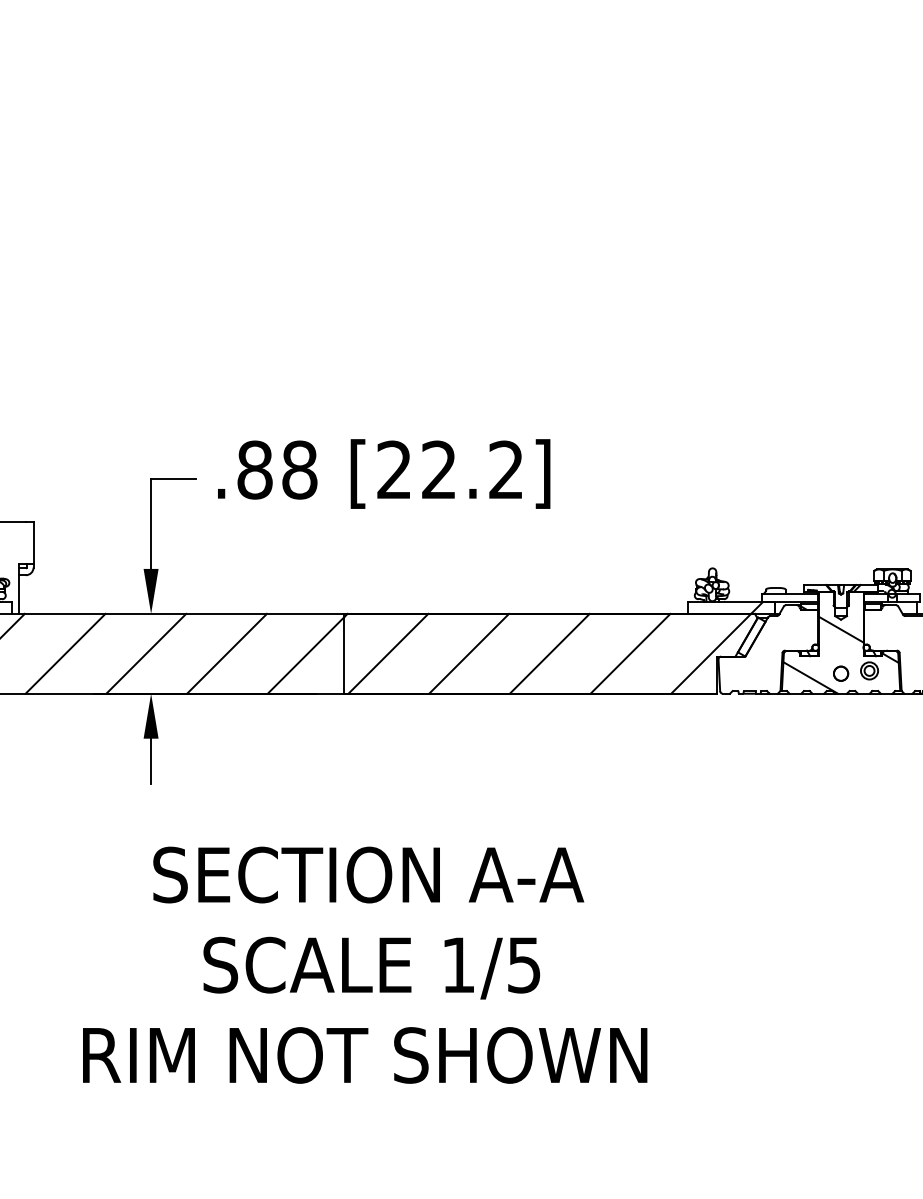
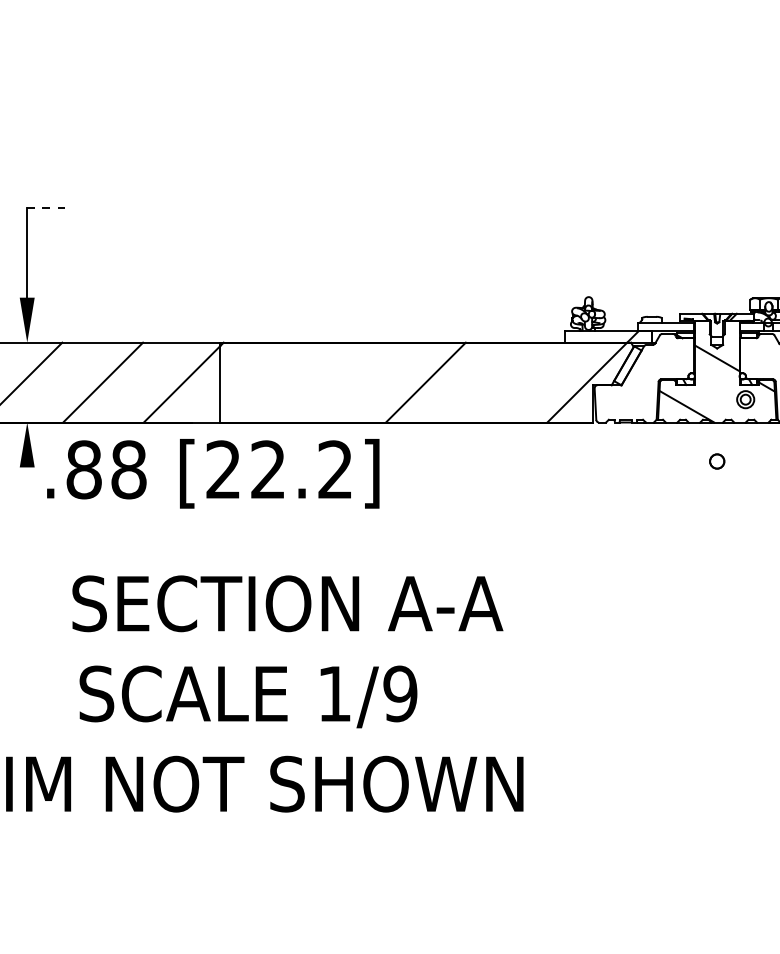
text: (384, 473) -> (213, 473), moved
line: (174, 478) -> (50, 207), solid -> dashed
line: (388, 653) -> (264, 382), removed
line: (469, 653) -> (345, 382), removed
line: (630, 653) -> (506, 382), removed
circle: (841, 673) -> (717, 461), moved
line: (151, 760) -> (27, 489), removed
text: (368, 874) -> (287, 603), moved
text: (524, 964) -> (400, 693), 1/5 -> 1/9

